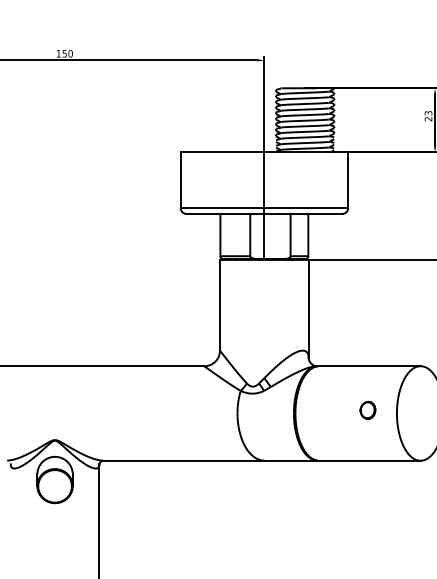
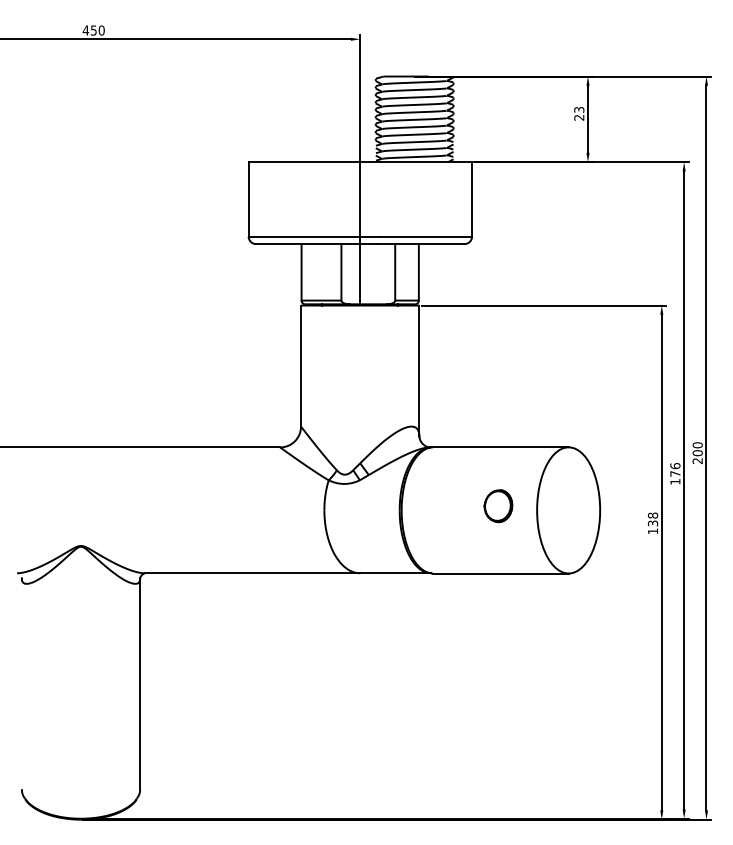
text: (58, 53) -> (85, 30), 150 -> 450
part: (367, 410) -> (498, 506), size x1.4
part: (54, 480) -> (80, 599), removed

